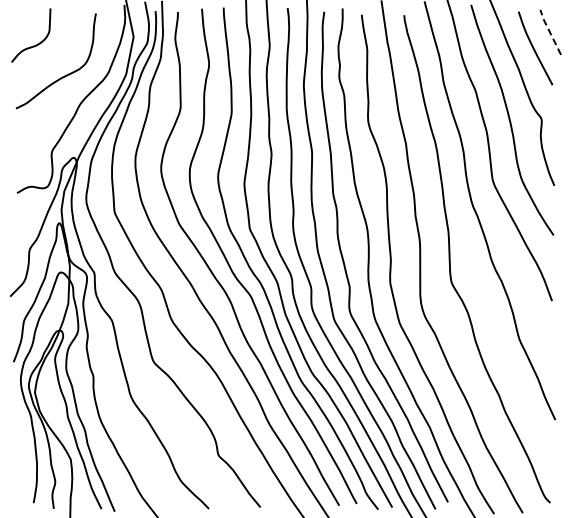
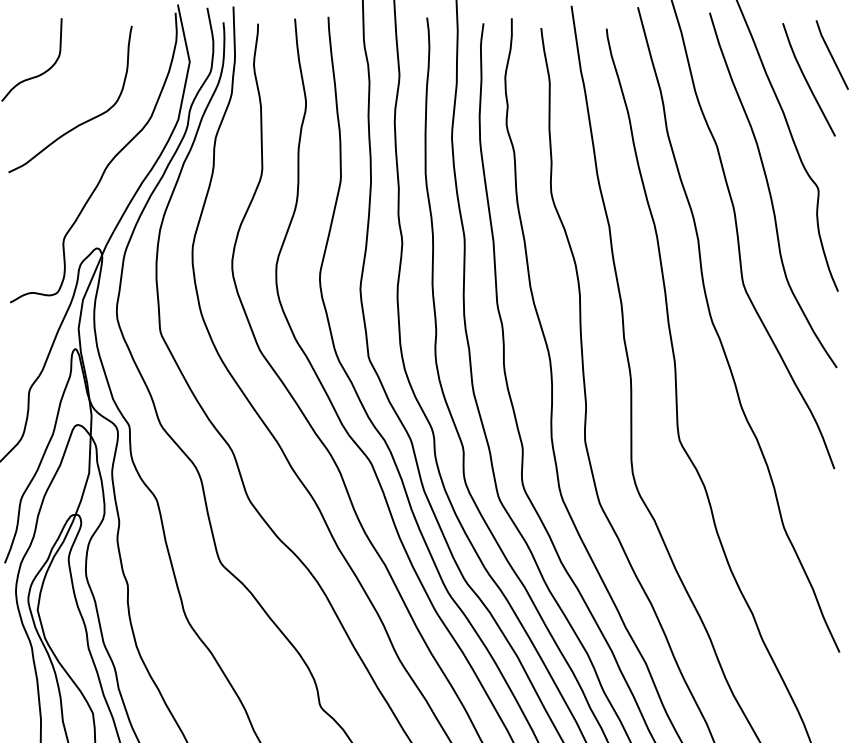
line: (549, 31) -> (830, 53), dashed -> solid

